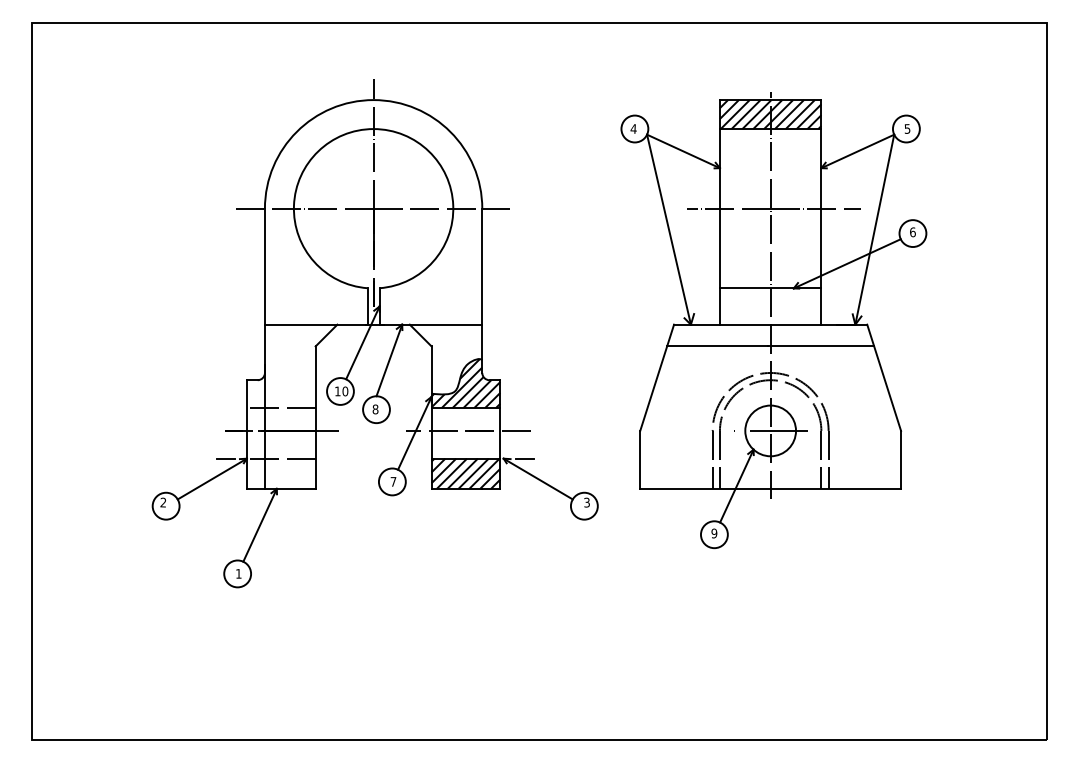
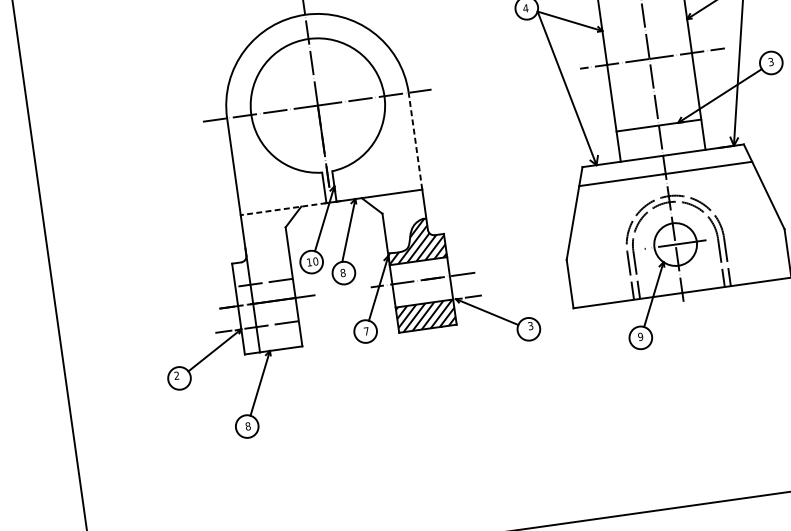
text: (912, 232) -> (770, 62), 6 -> 3
line: (482, 266) -> (415, 141), solid -> dashed
line: (315, 324) -> (282, 209), solid -> dashed
text: (238, 573) -> (247, 426), 1 -> 8

